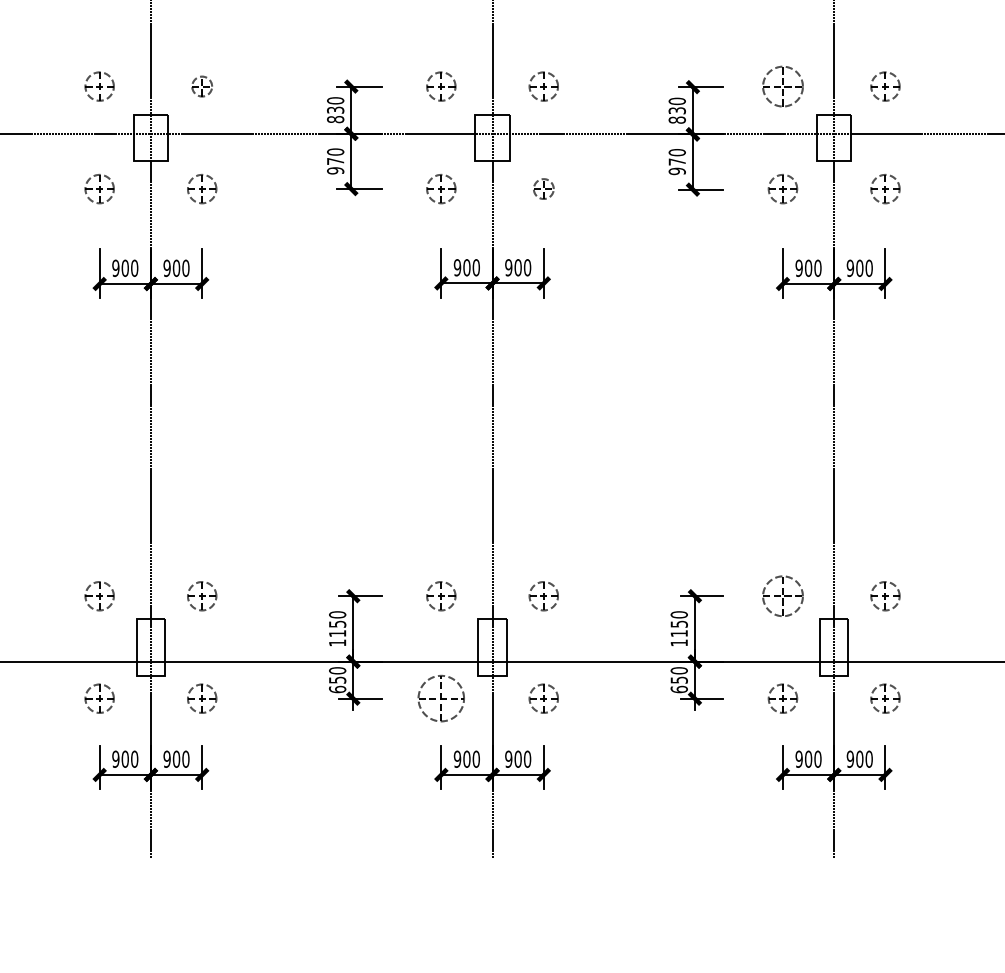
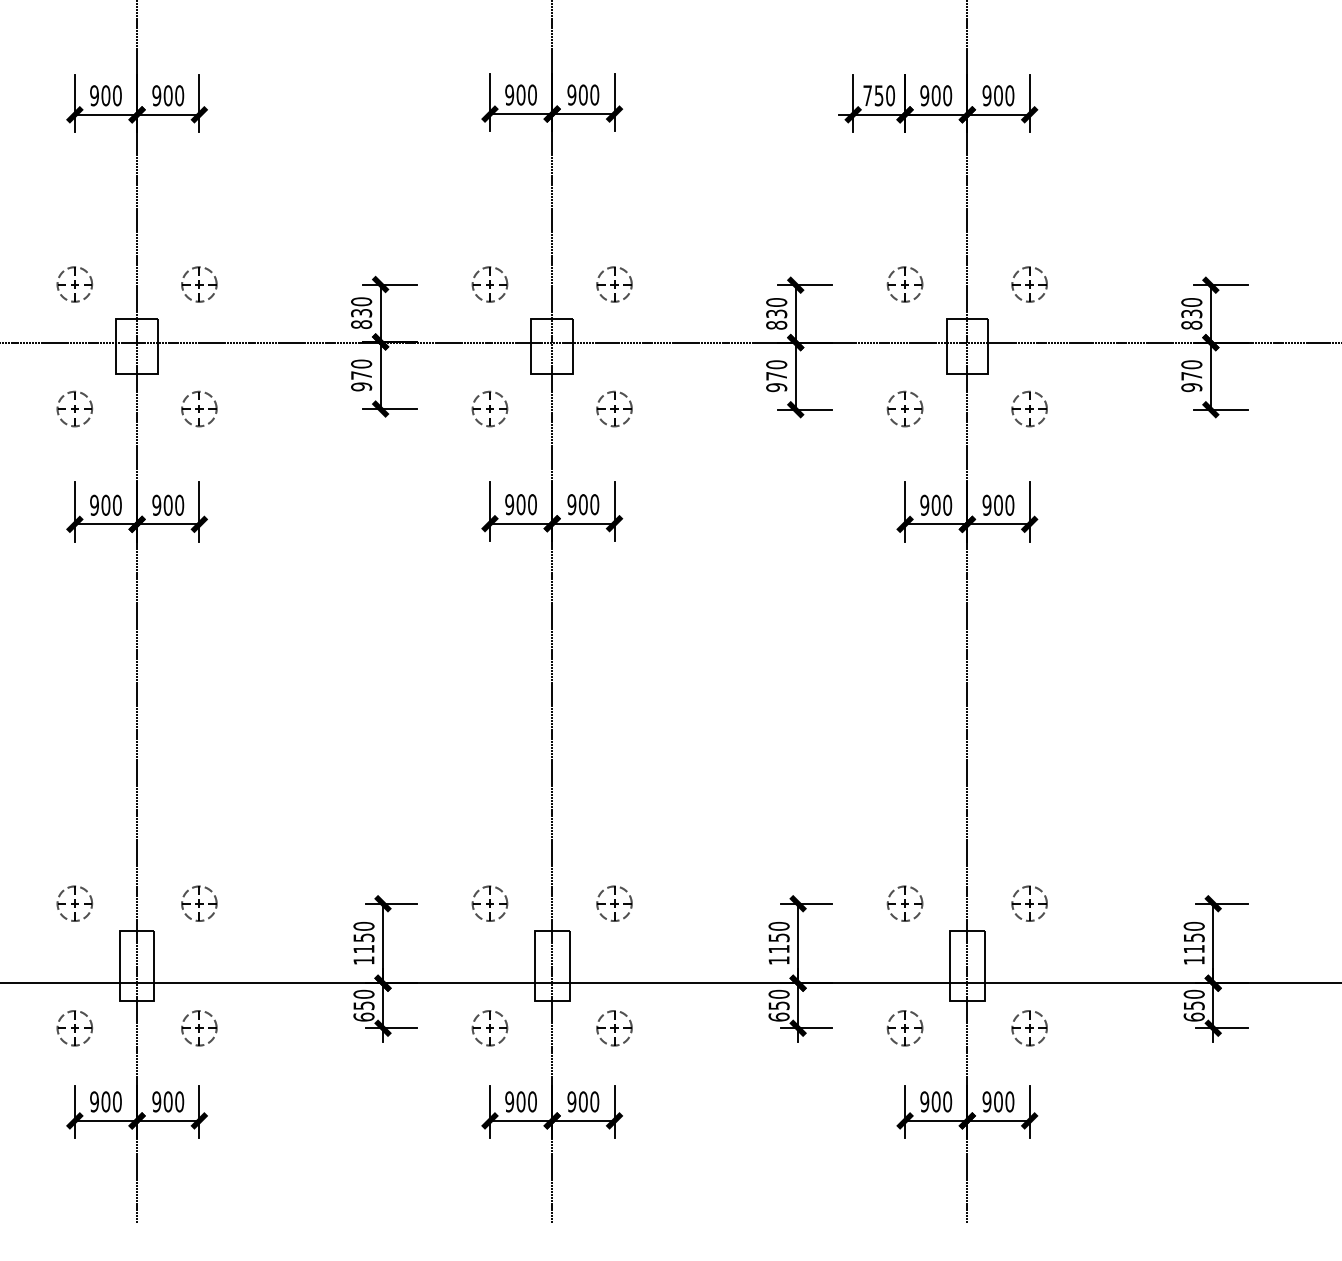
part: (202, 86) -> (199, 284), size x1.43
part: (782, 86) -> (904, 284), size x0.71
part: (543, 188) -> (614, 408), size x1.43
part: (782, 596) -> (904, 903), size x0.71
part: (440, 698) -> (489, 1028), size x0.62

